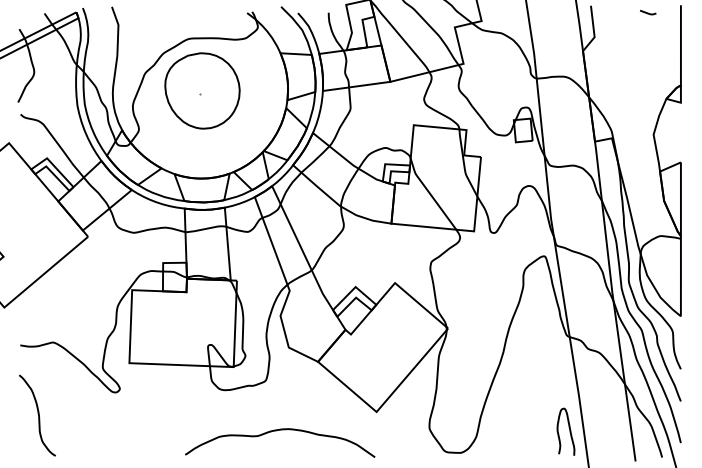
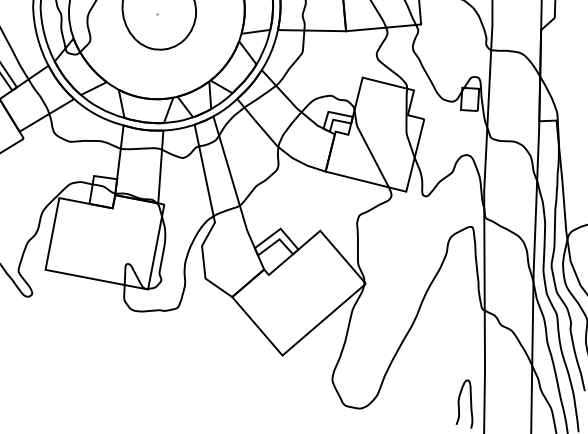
curve: (276, 431) -> (180, 359), removed

